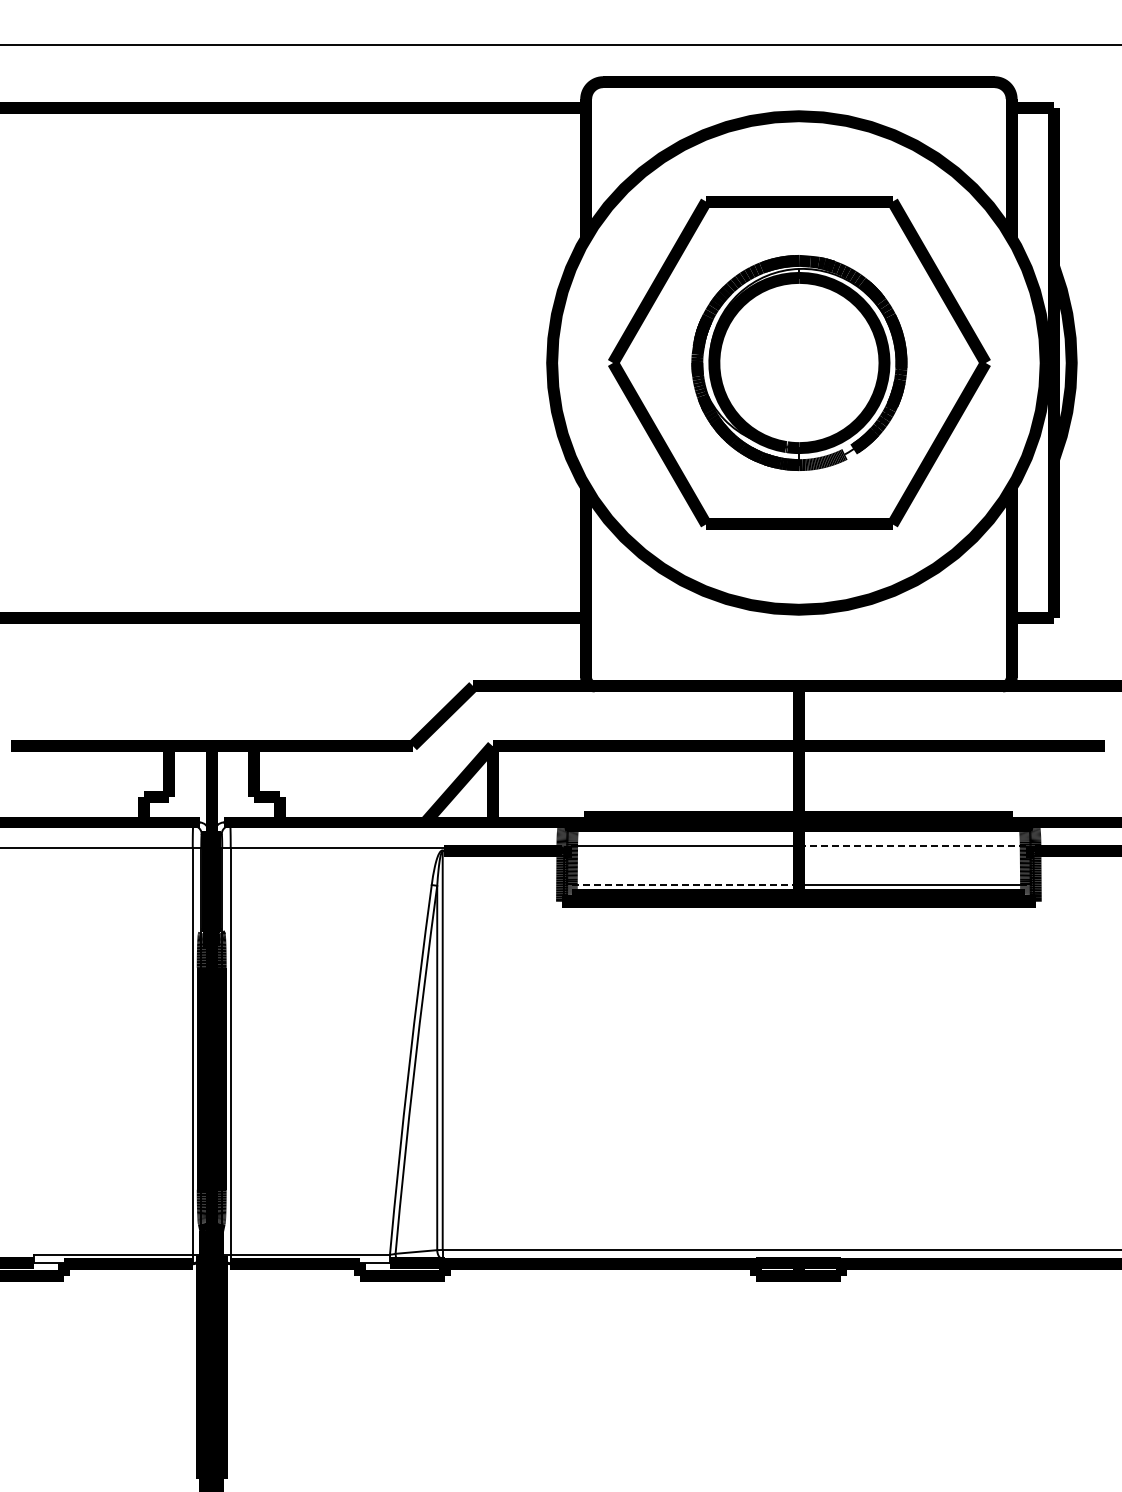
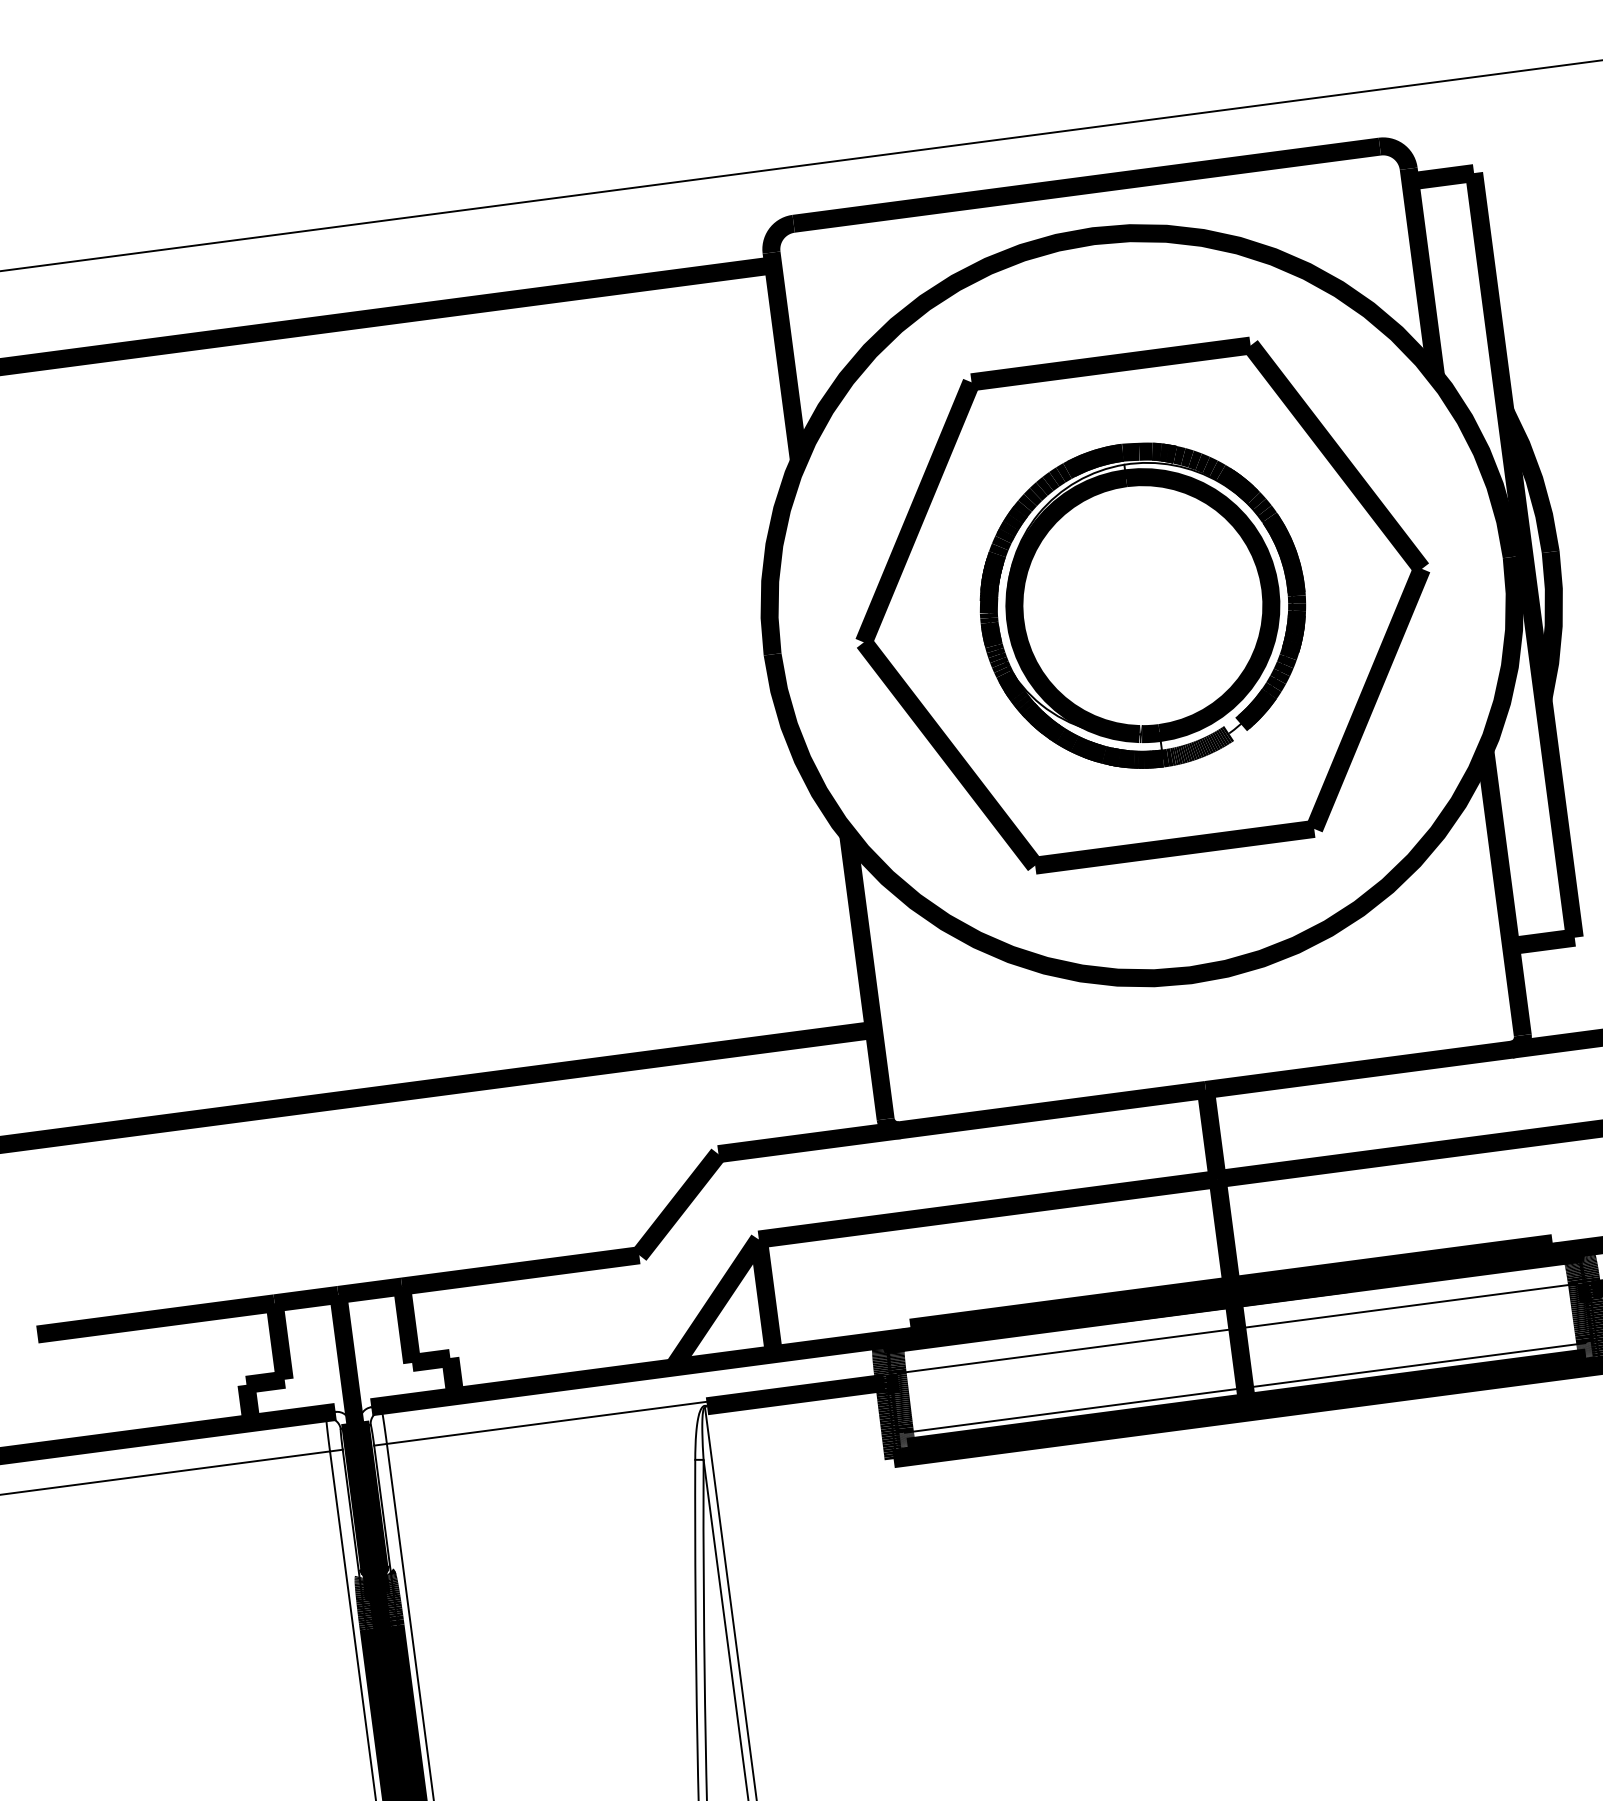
line: (911, 845) -> (1405, 1306), dashed -> solid
line: (685, 885) -> (1075, 1410), dashed -> solid

